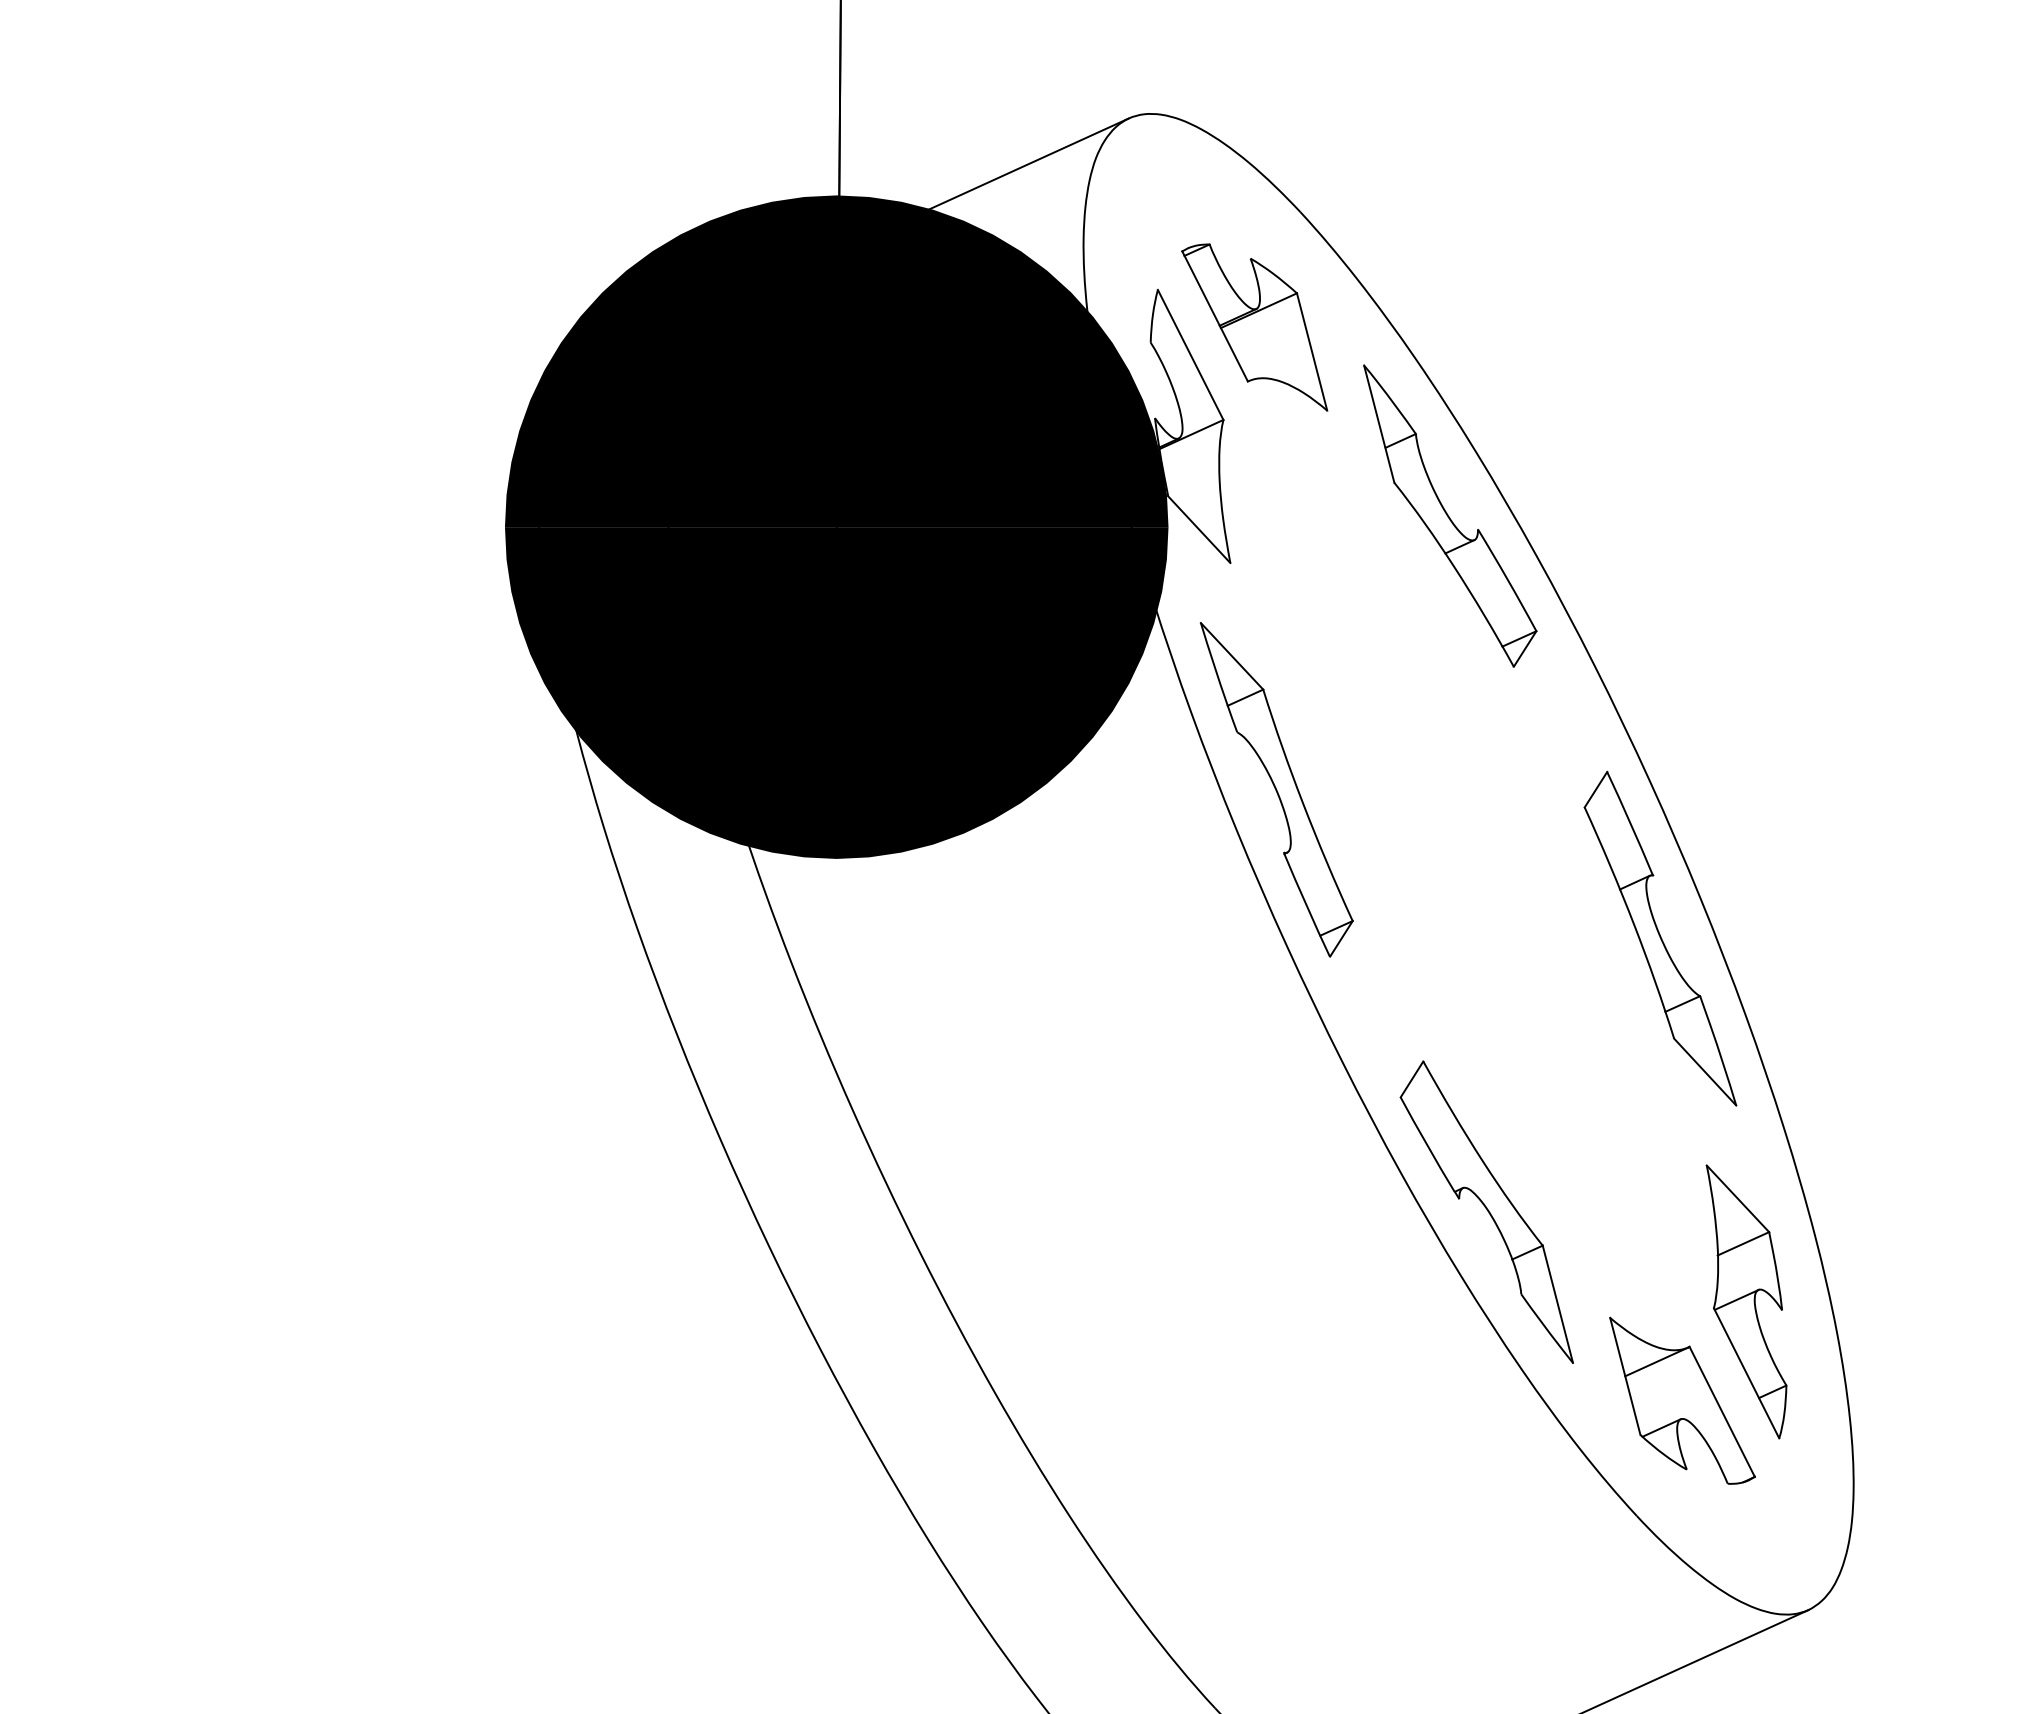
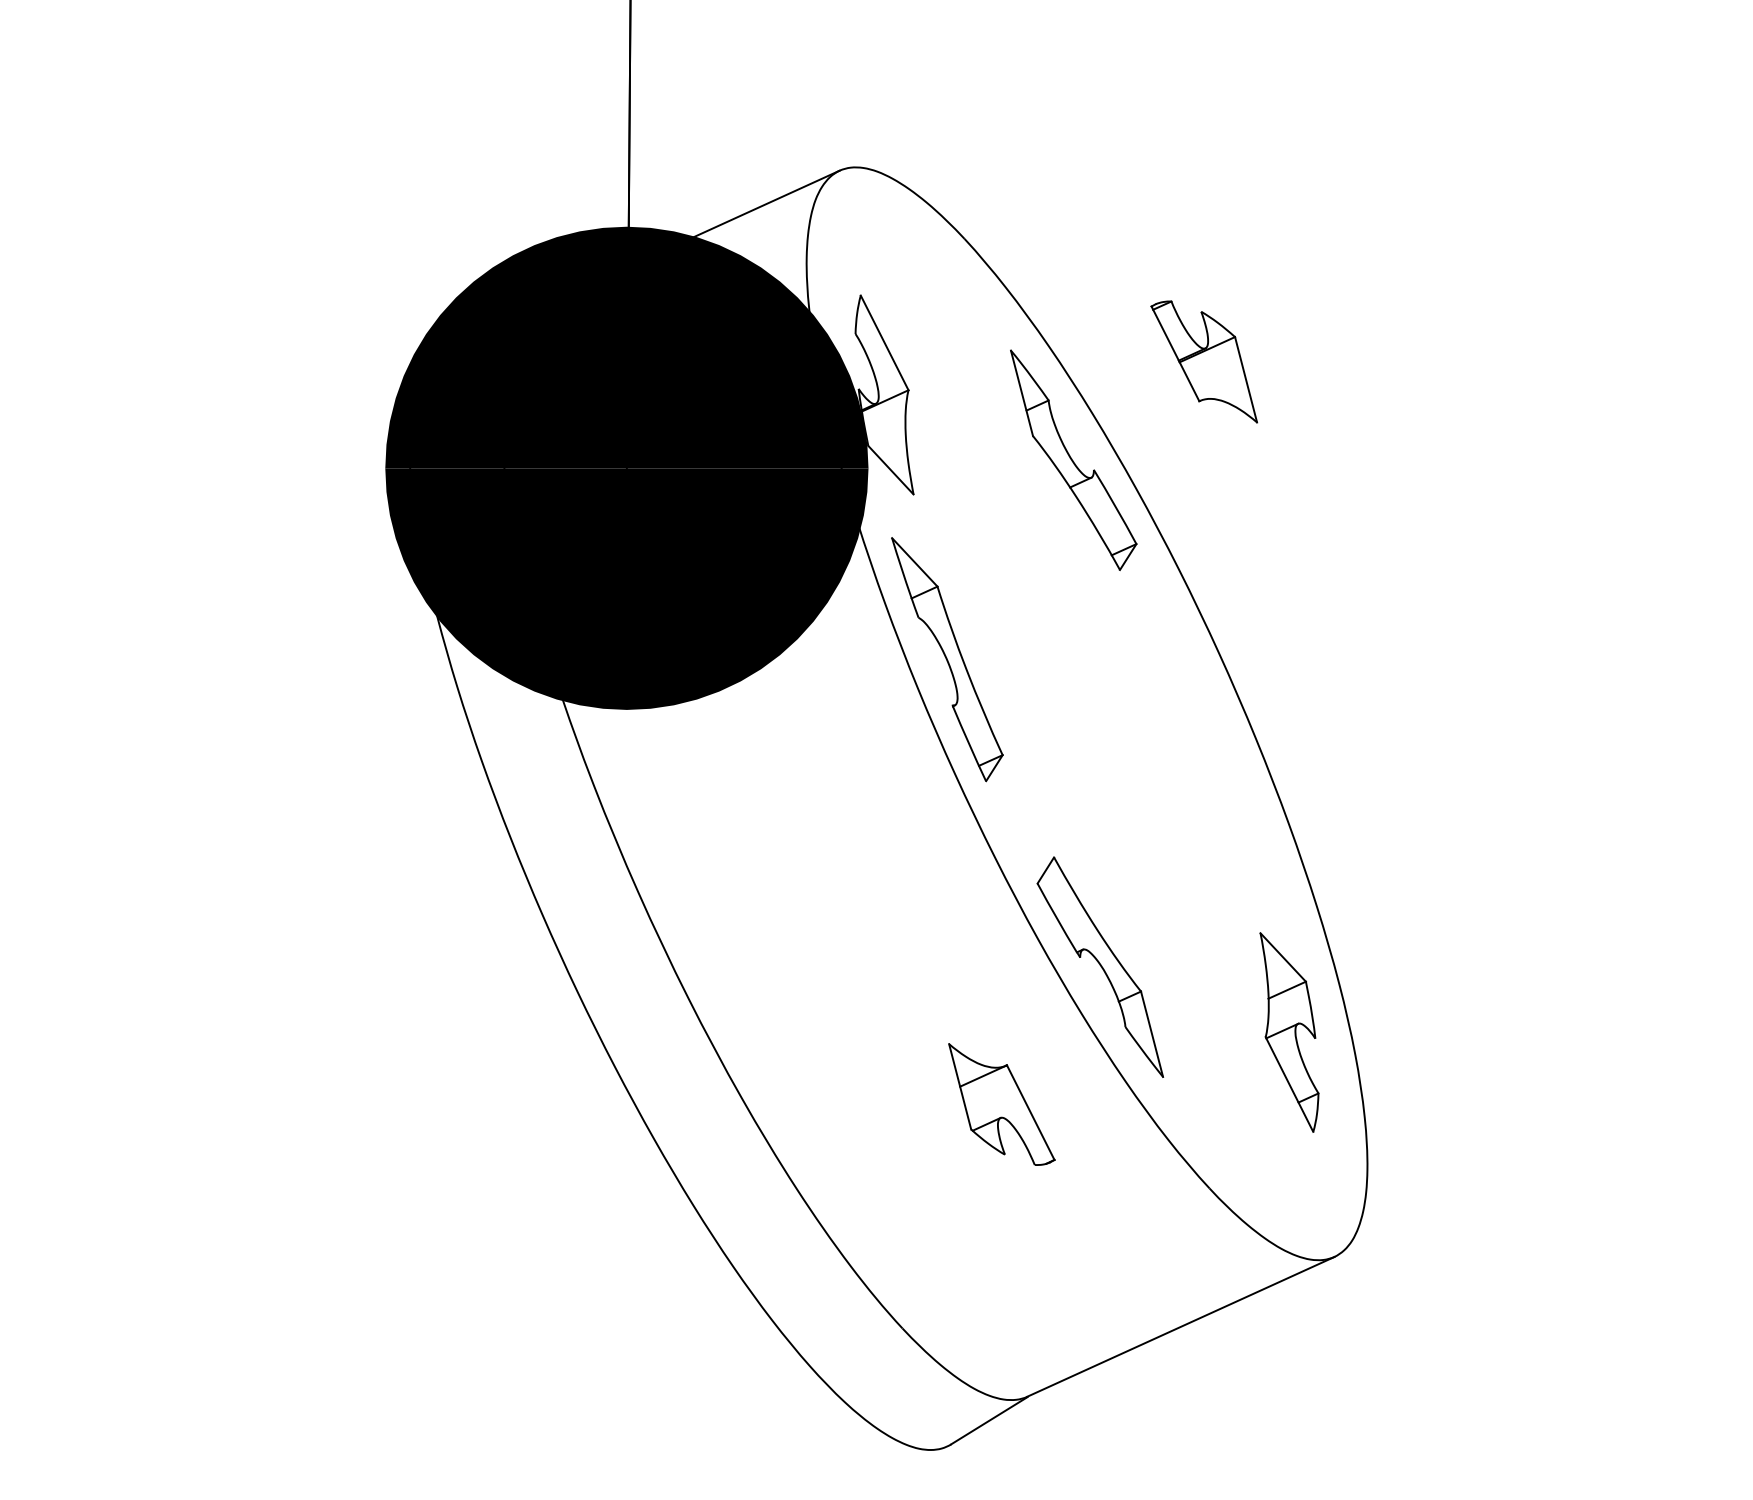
part: (1253, 326) -> (1203, 361), moved
part: (1660, 937) -> (1226, 767), removed
part: (1682, 1400) -> (1001, 1104), moved

